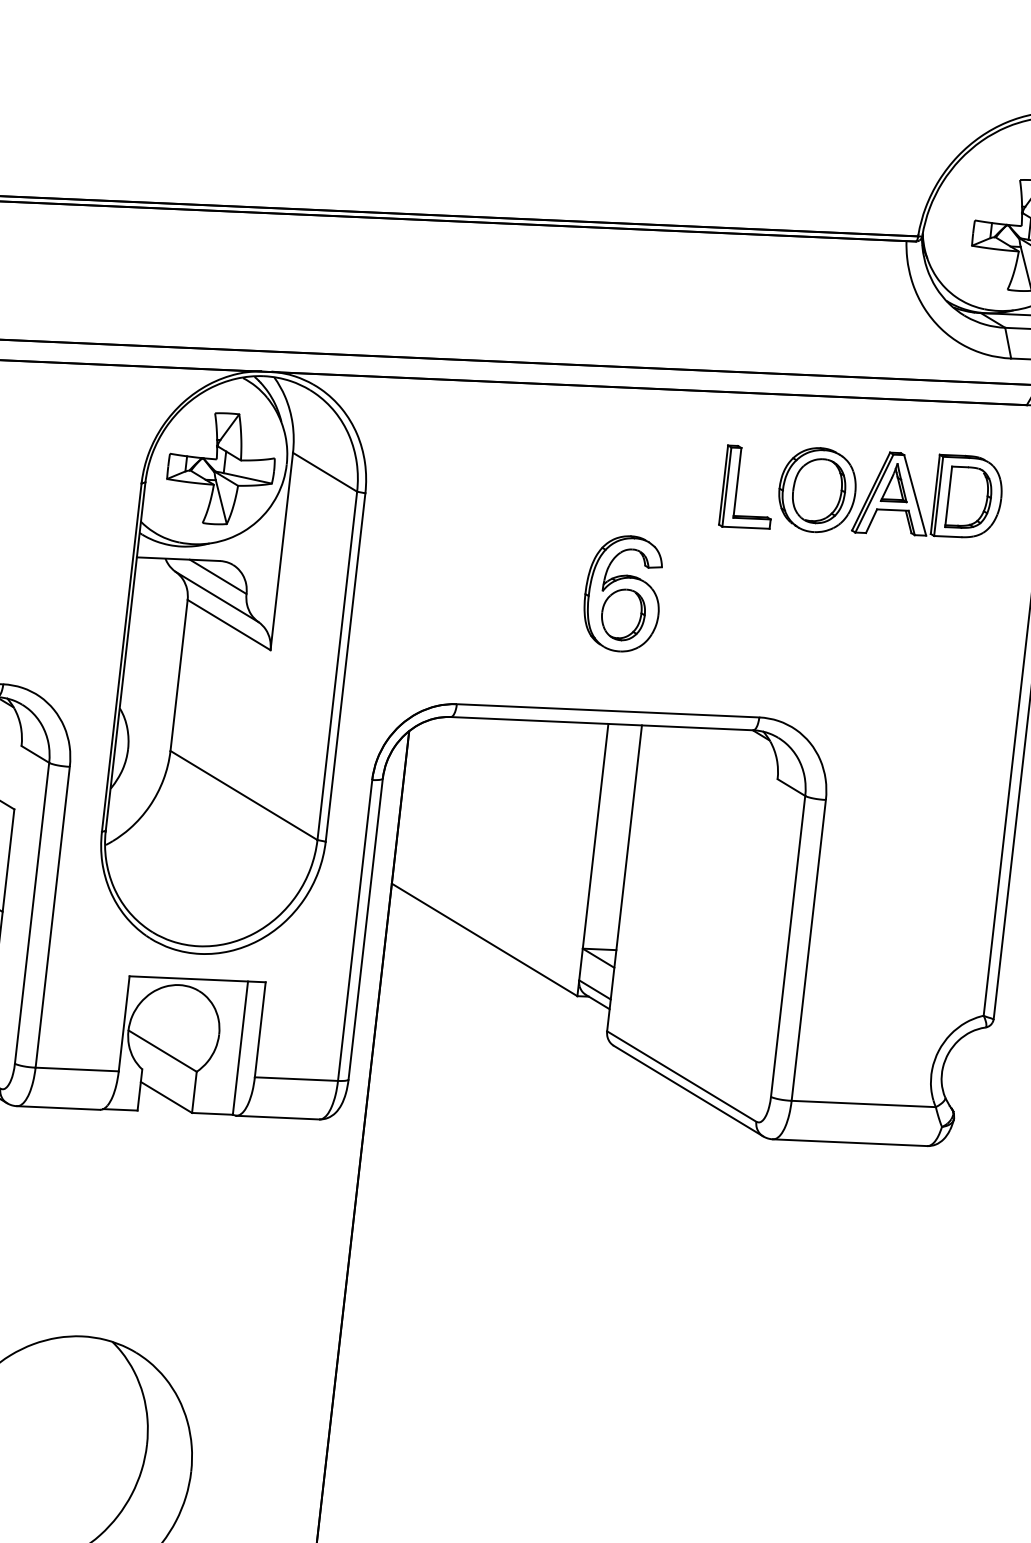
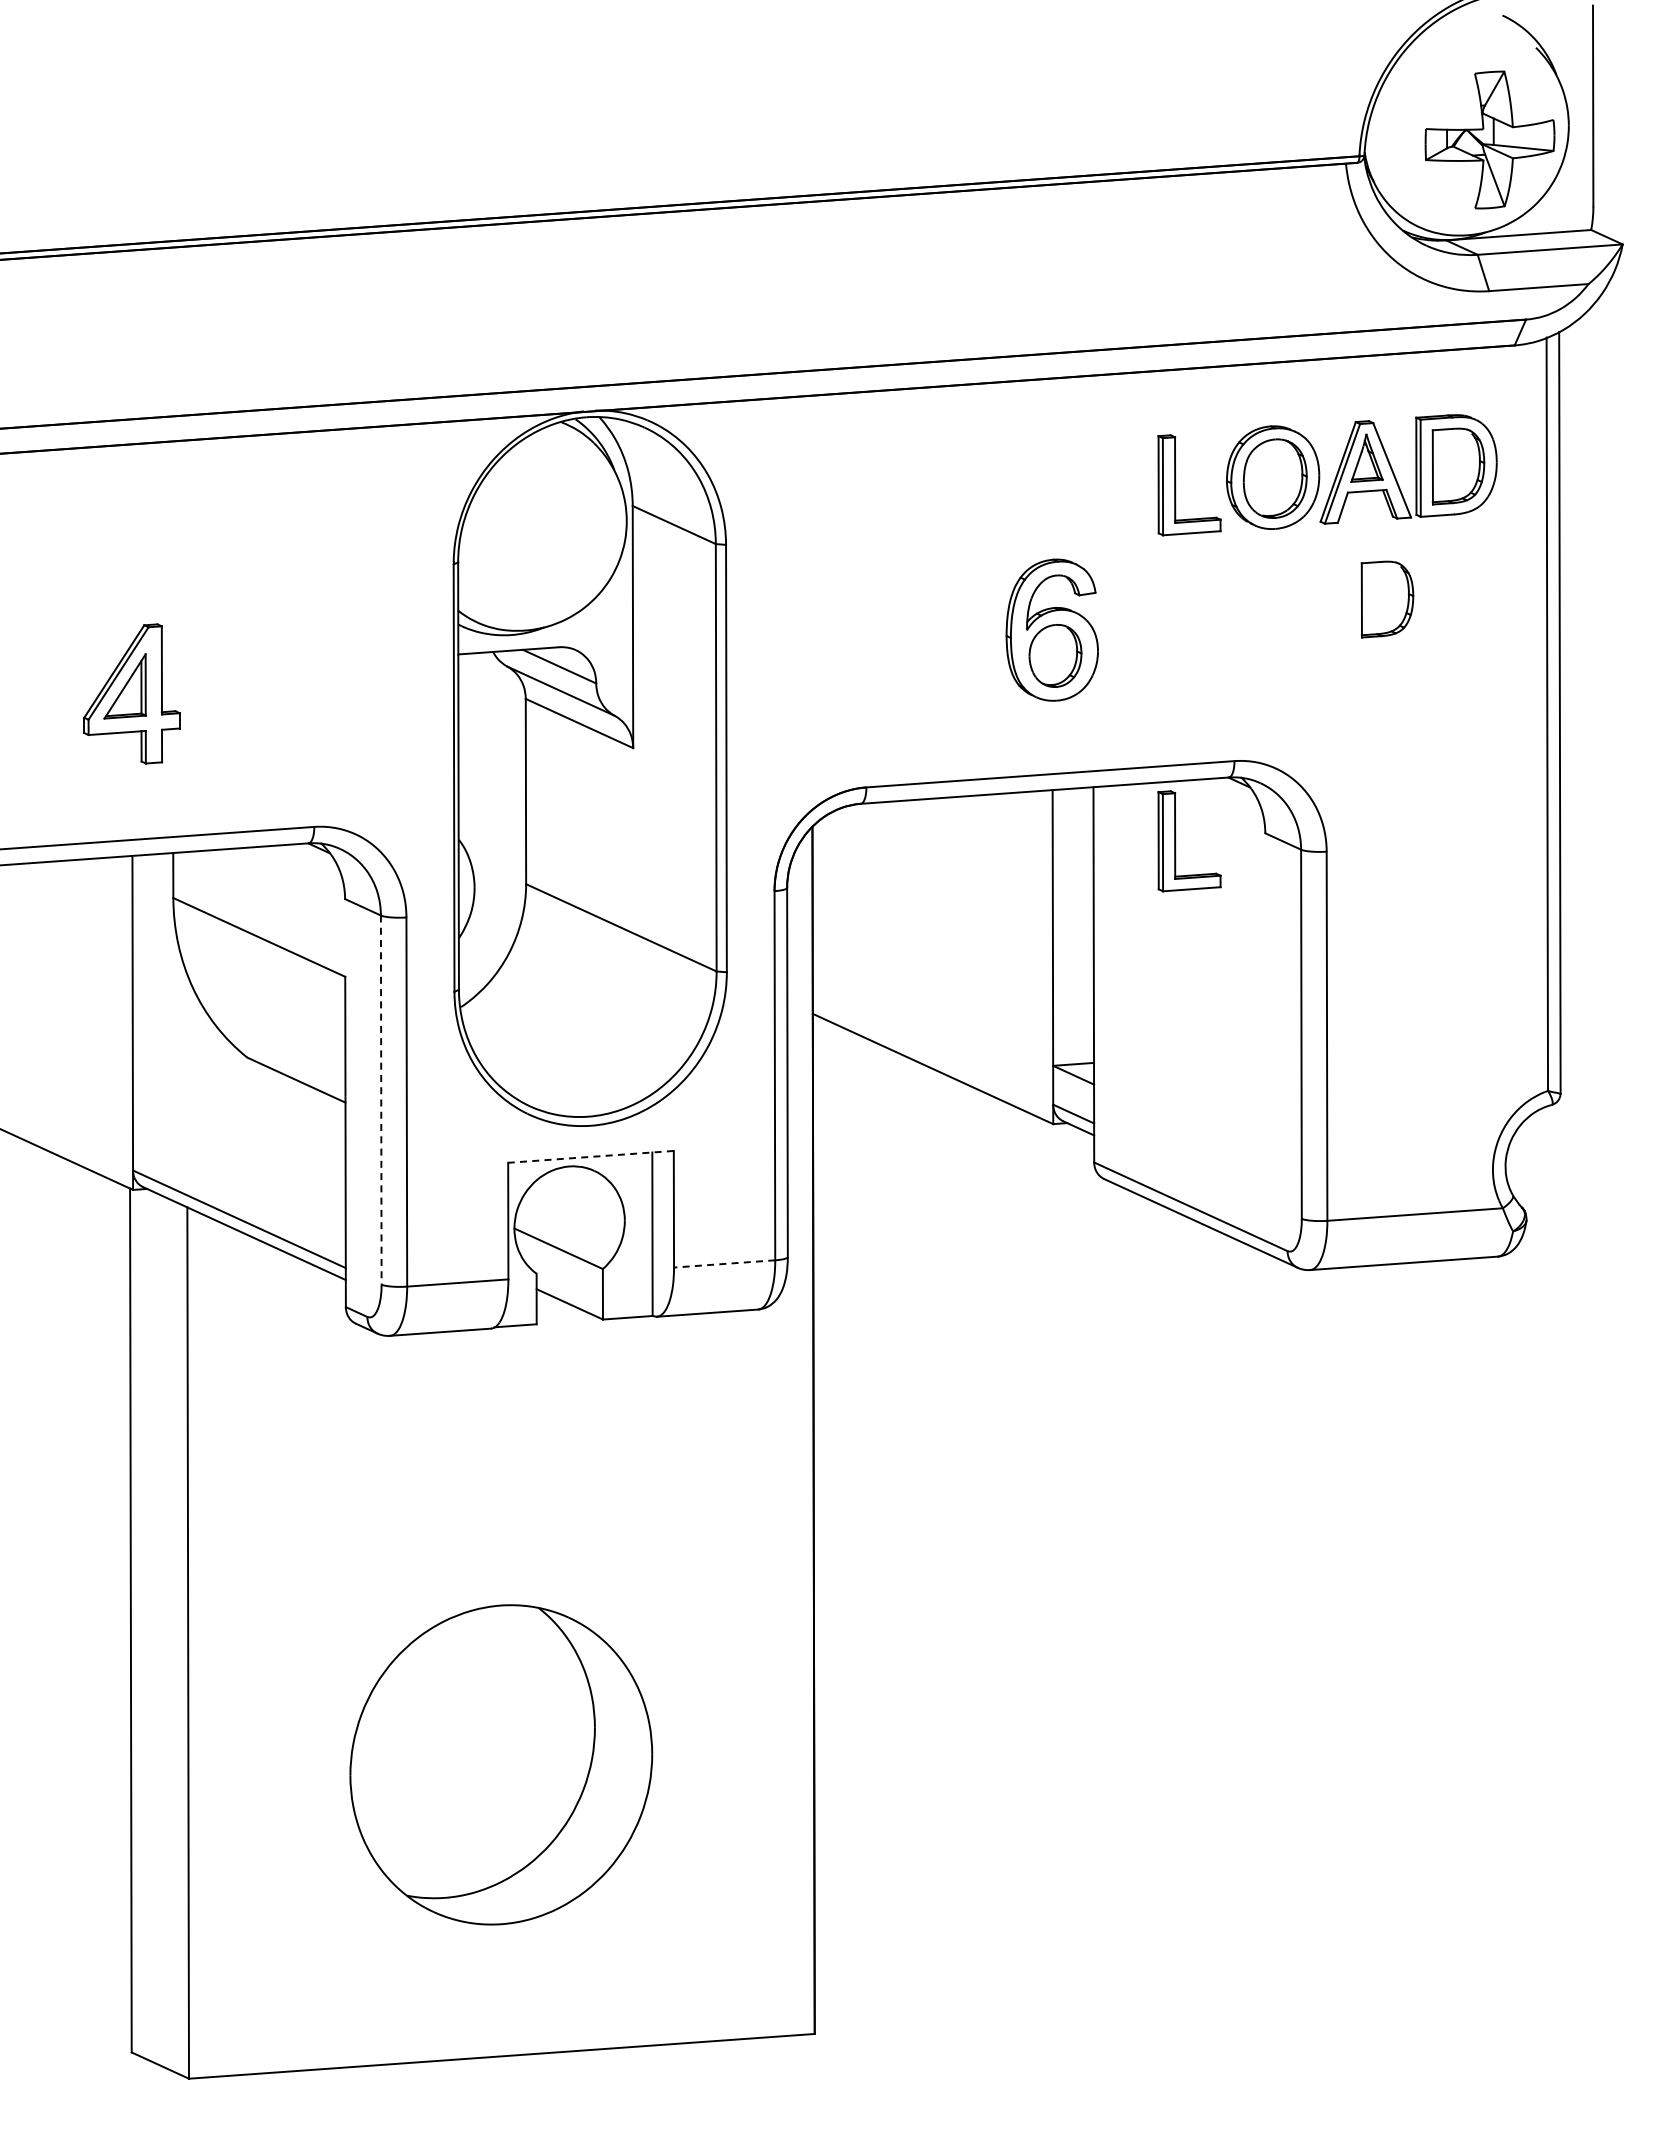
part: (220, 468) -> (547, 535), removed
part: (899, 600) -> (1387, 599), added
part: (704, 778) -> (1176, 842), added
line: (32, 913) -> (381, 1100), solid -> dashed
line: (197, 978) -> (590, 1156), solid -> dashed
line: (296, 1078) -> (724, 1263), solid -> dashed

